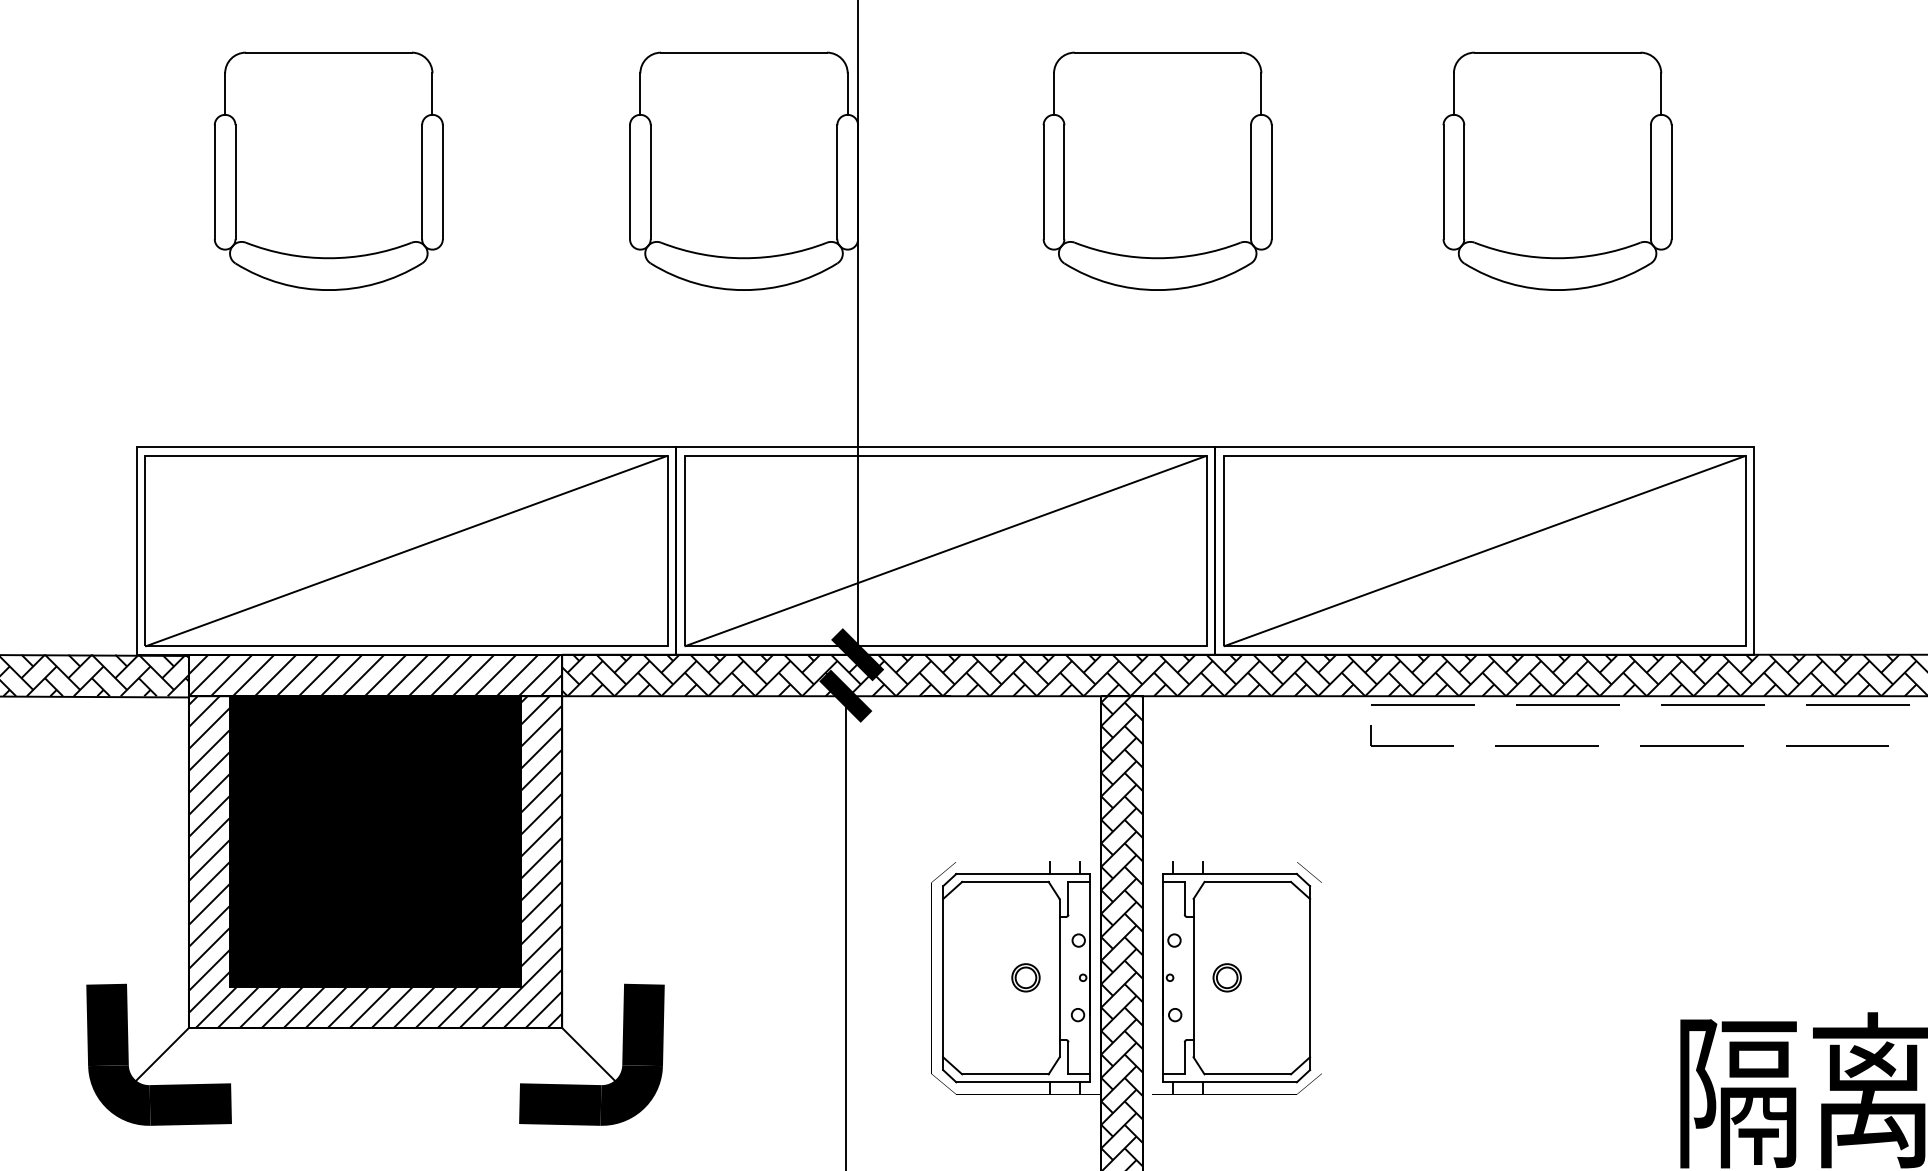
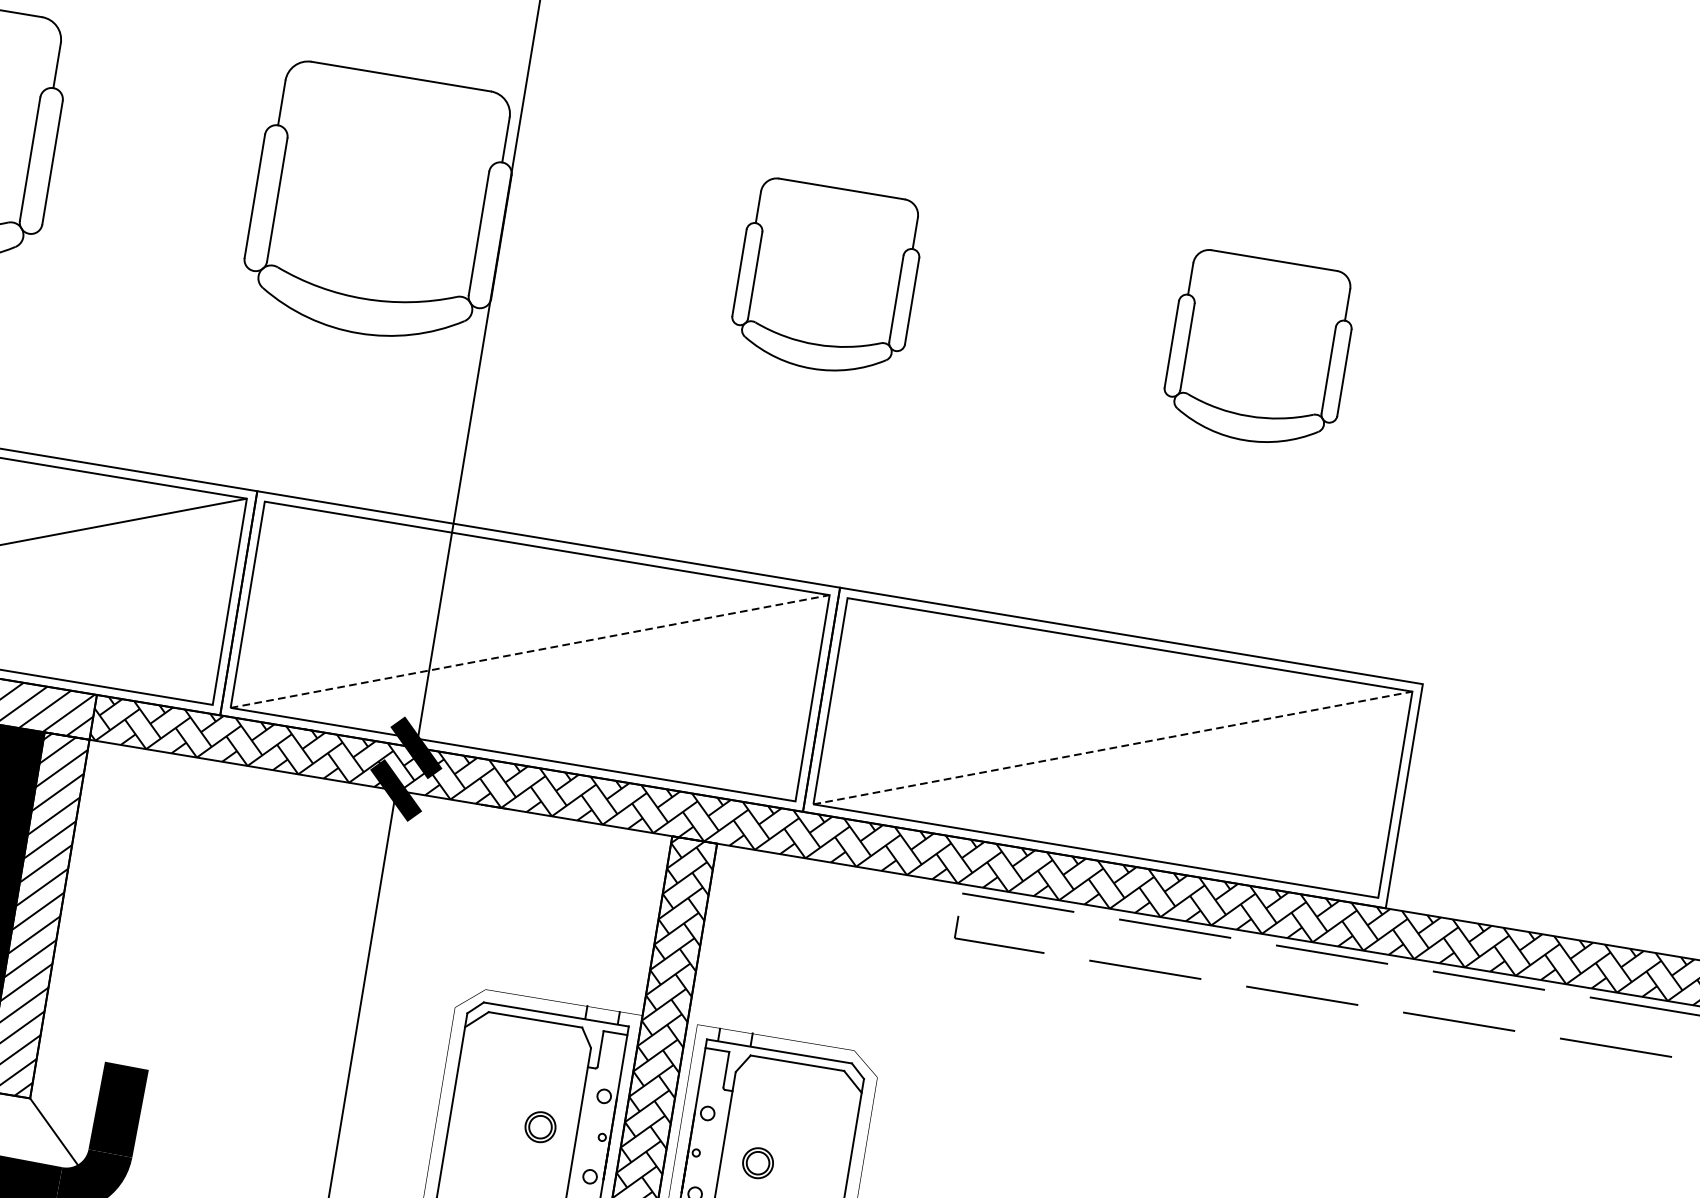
part: (1157, 170) -> (827, 278), size x0.7
part: (1557, 170) -> (1259, 349), size x0.7
line: (946, 550) -> (531, 651), solid -> dashed
line: (1485, 550) -> (1113, 747), solid -> dashed

